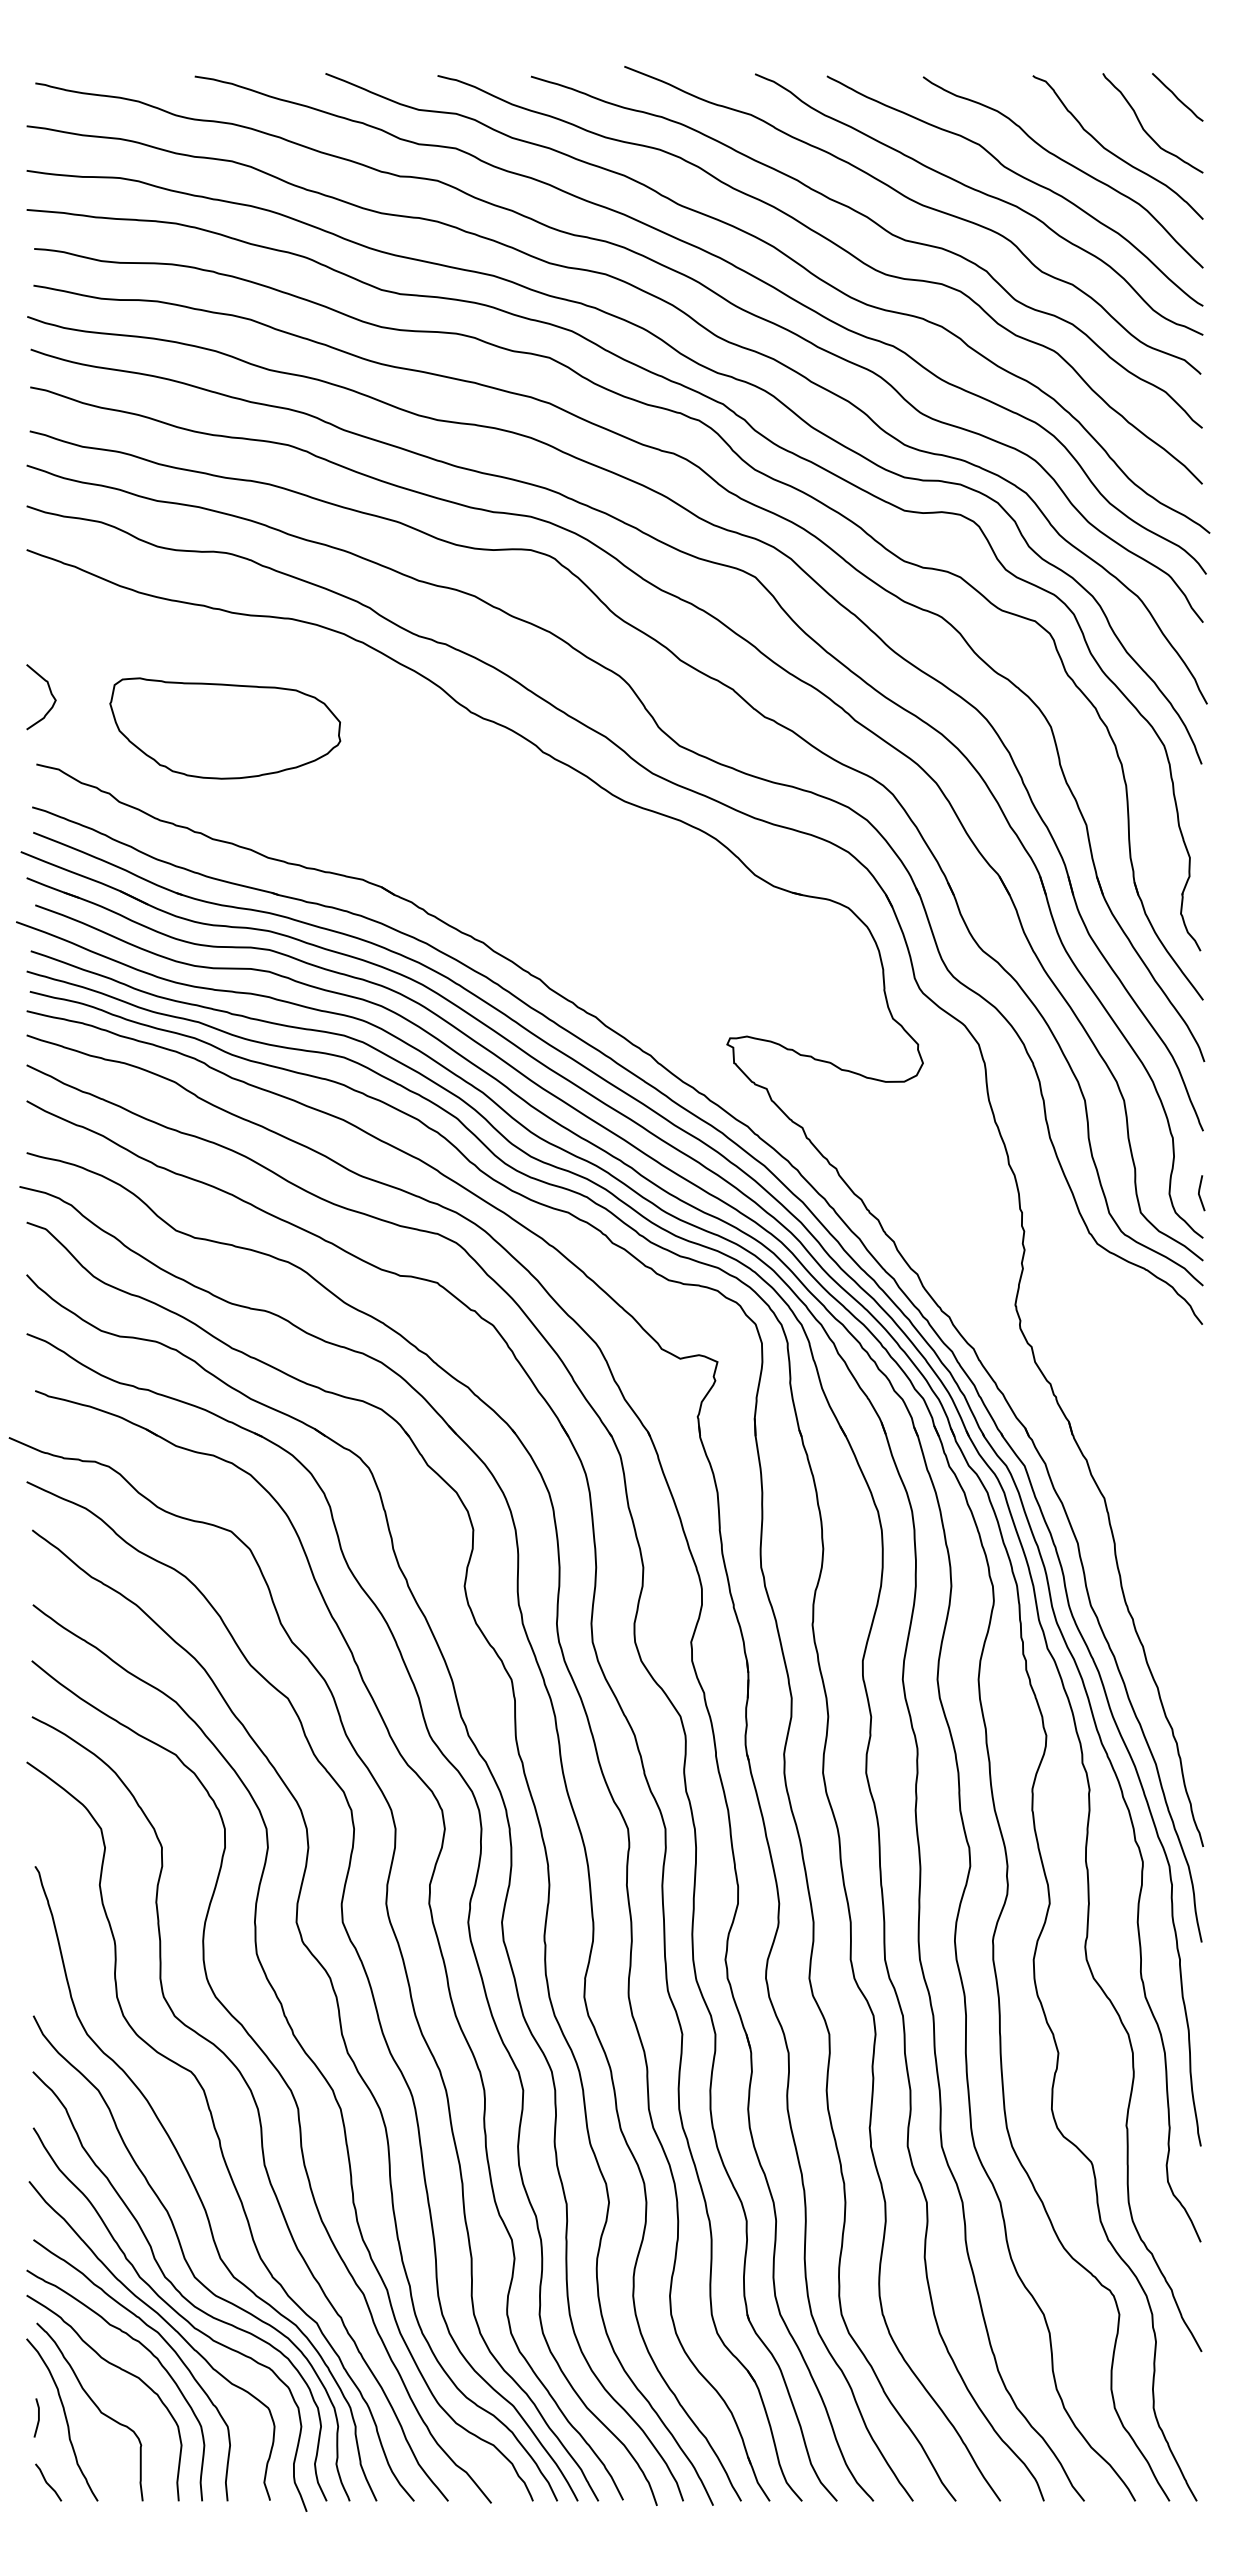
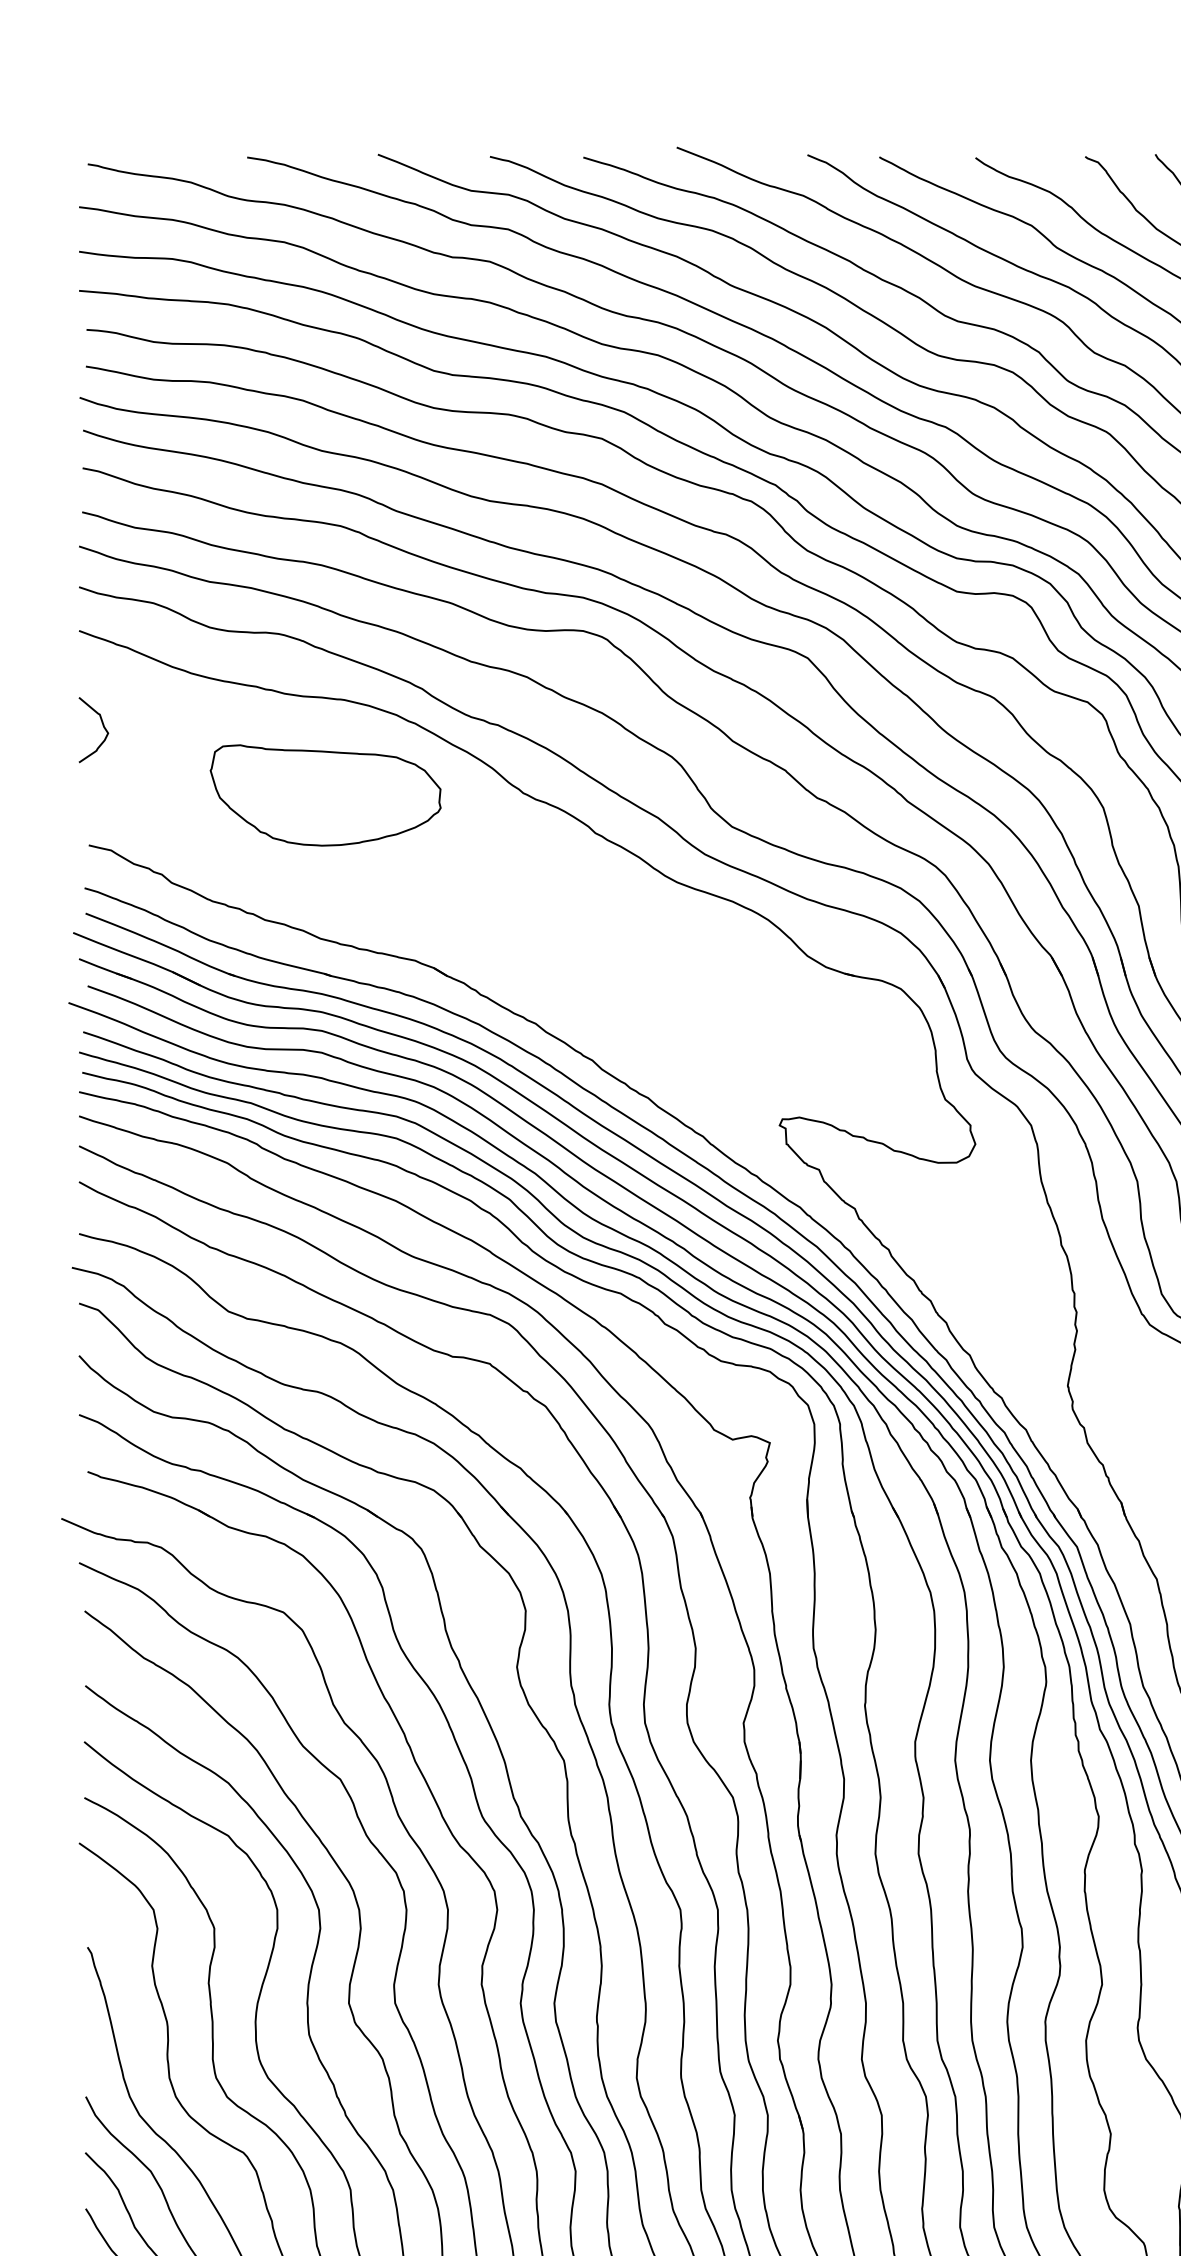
curve: (50, 694) -> (102, 727), moved
part: (225, 728) -> (325, 795), moved

